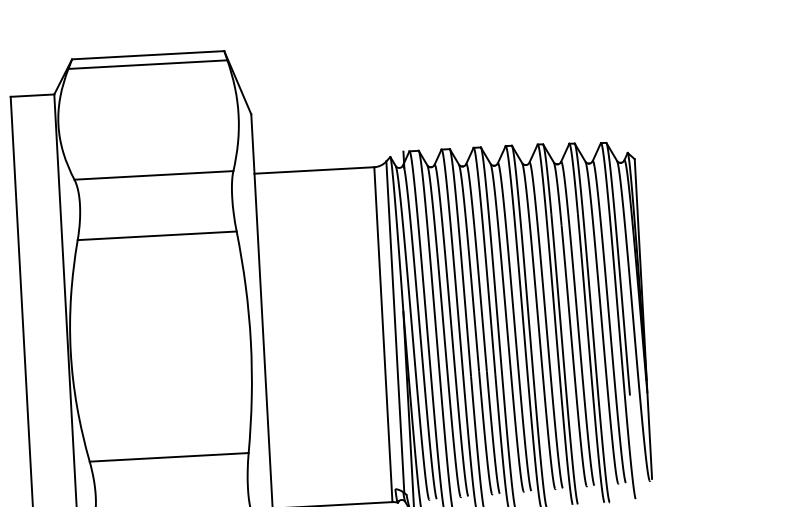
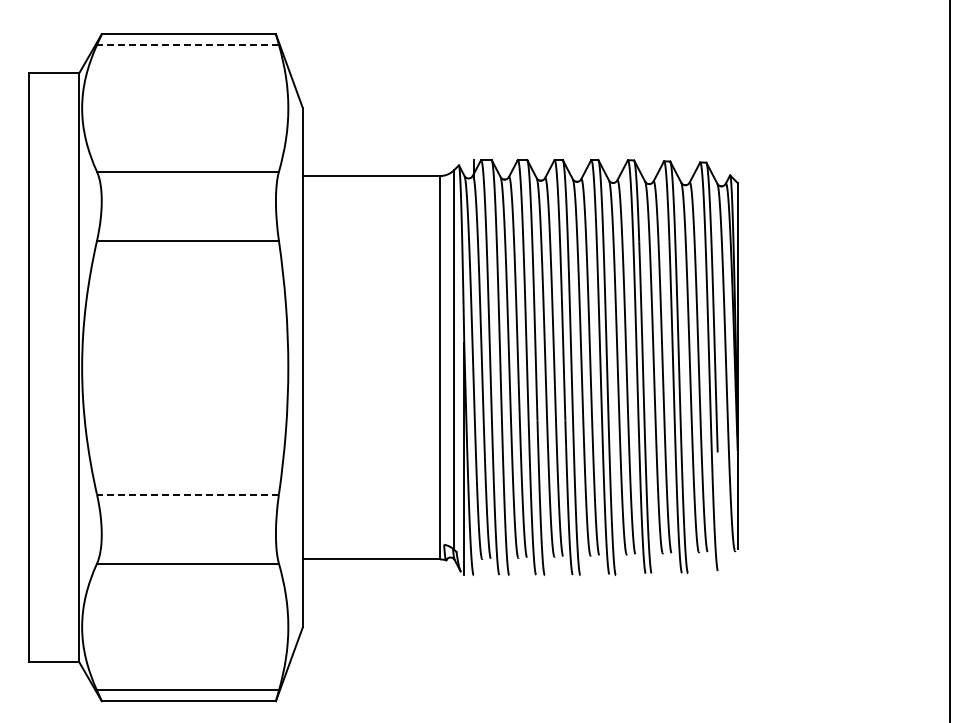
line: (147, 64) -> (187, 44), solid -> dashed
line: (168, 457) -> (187, 494), solid -> dashed

